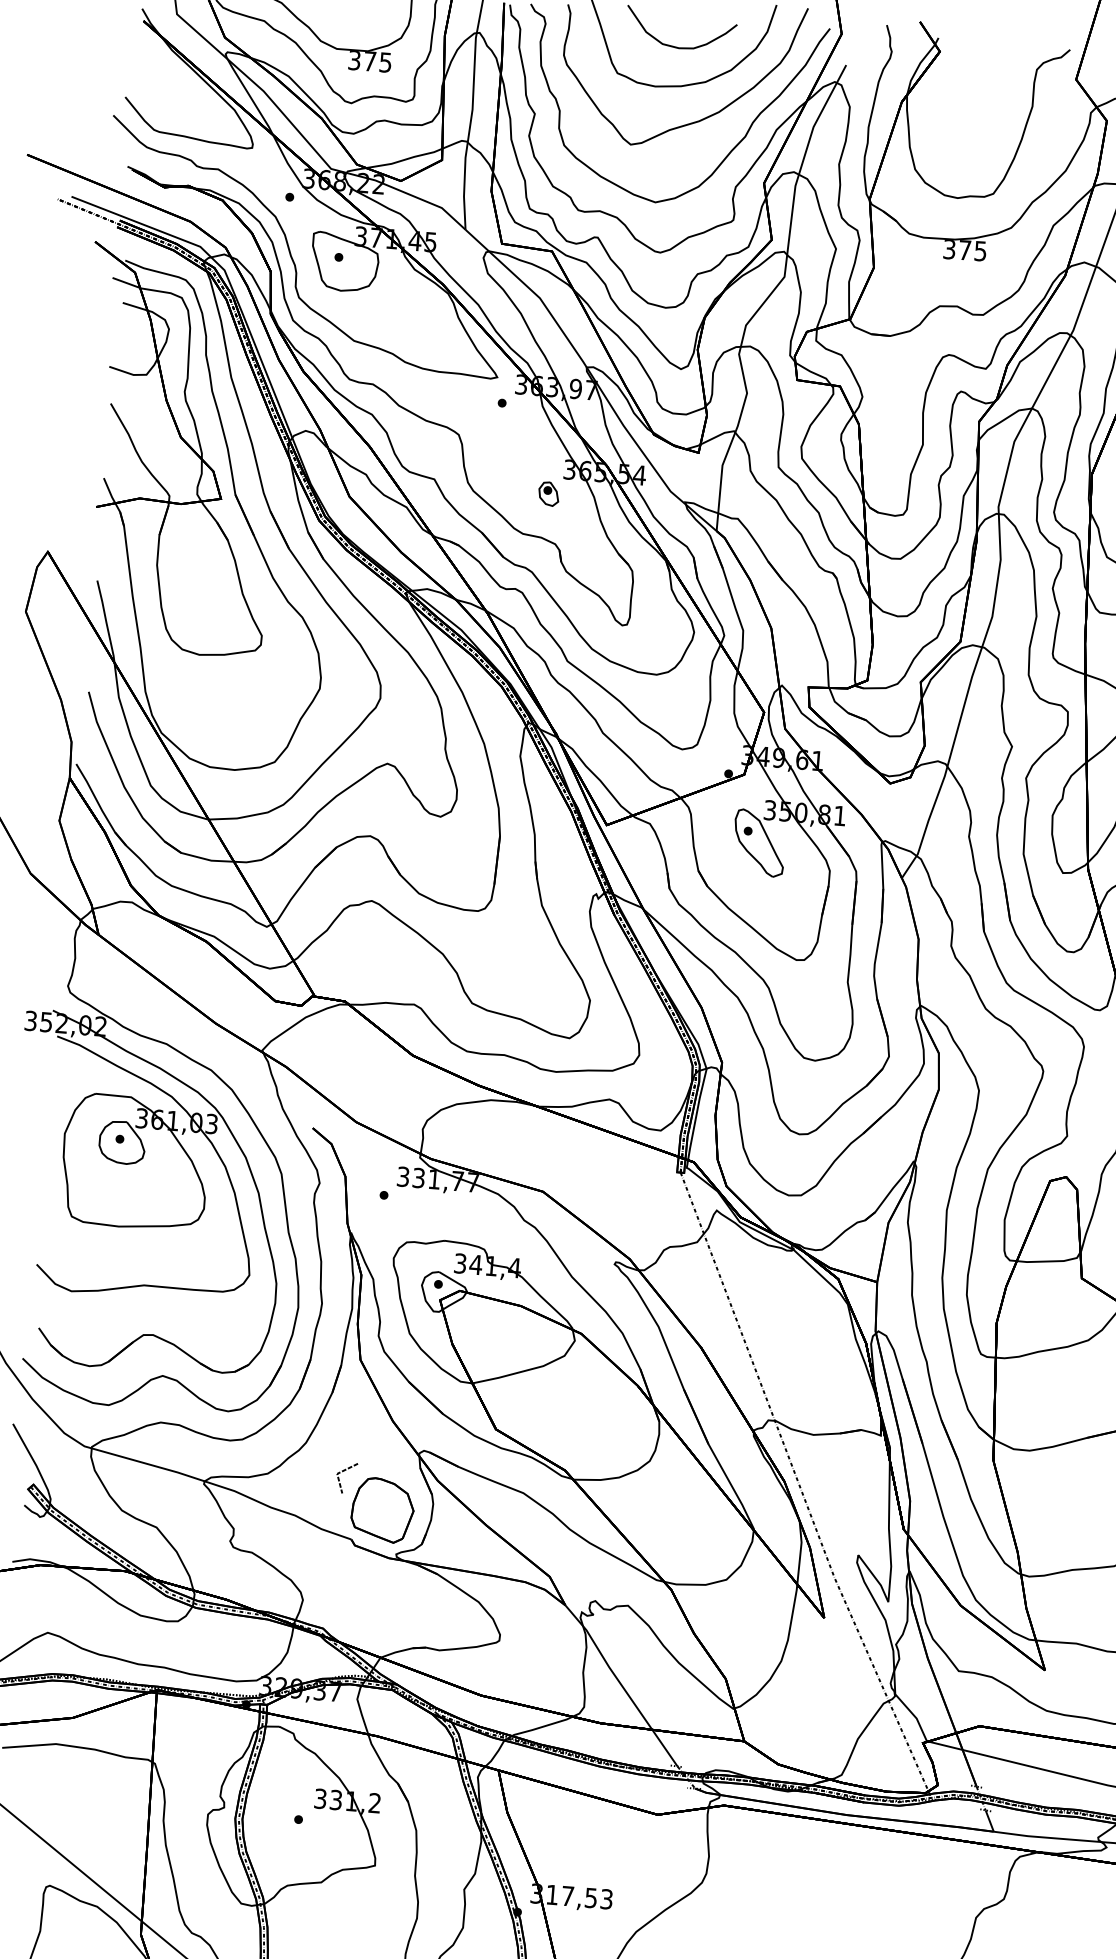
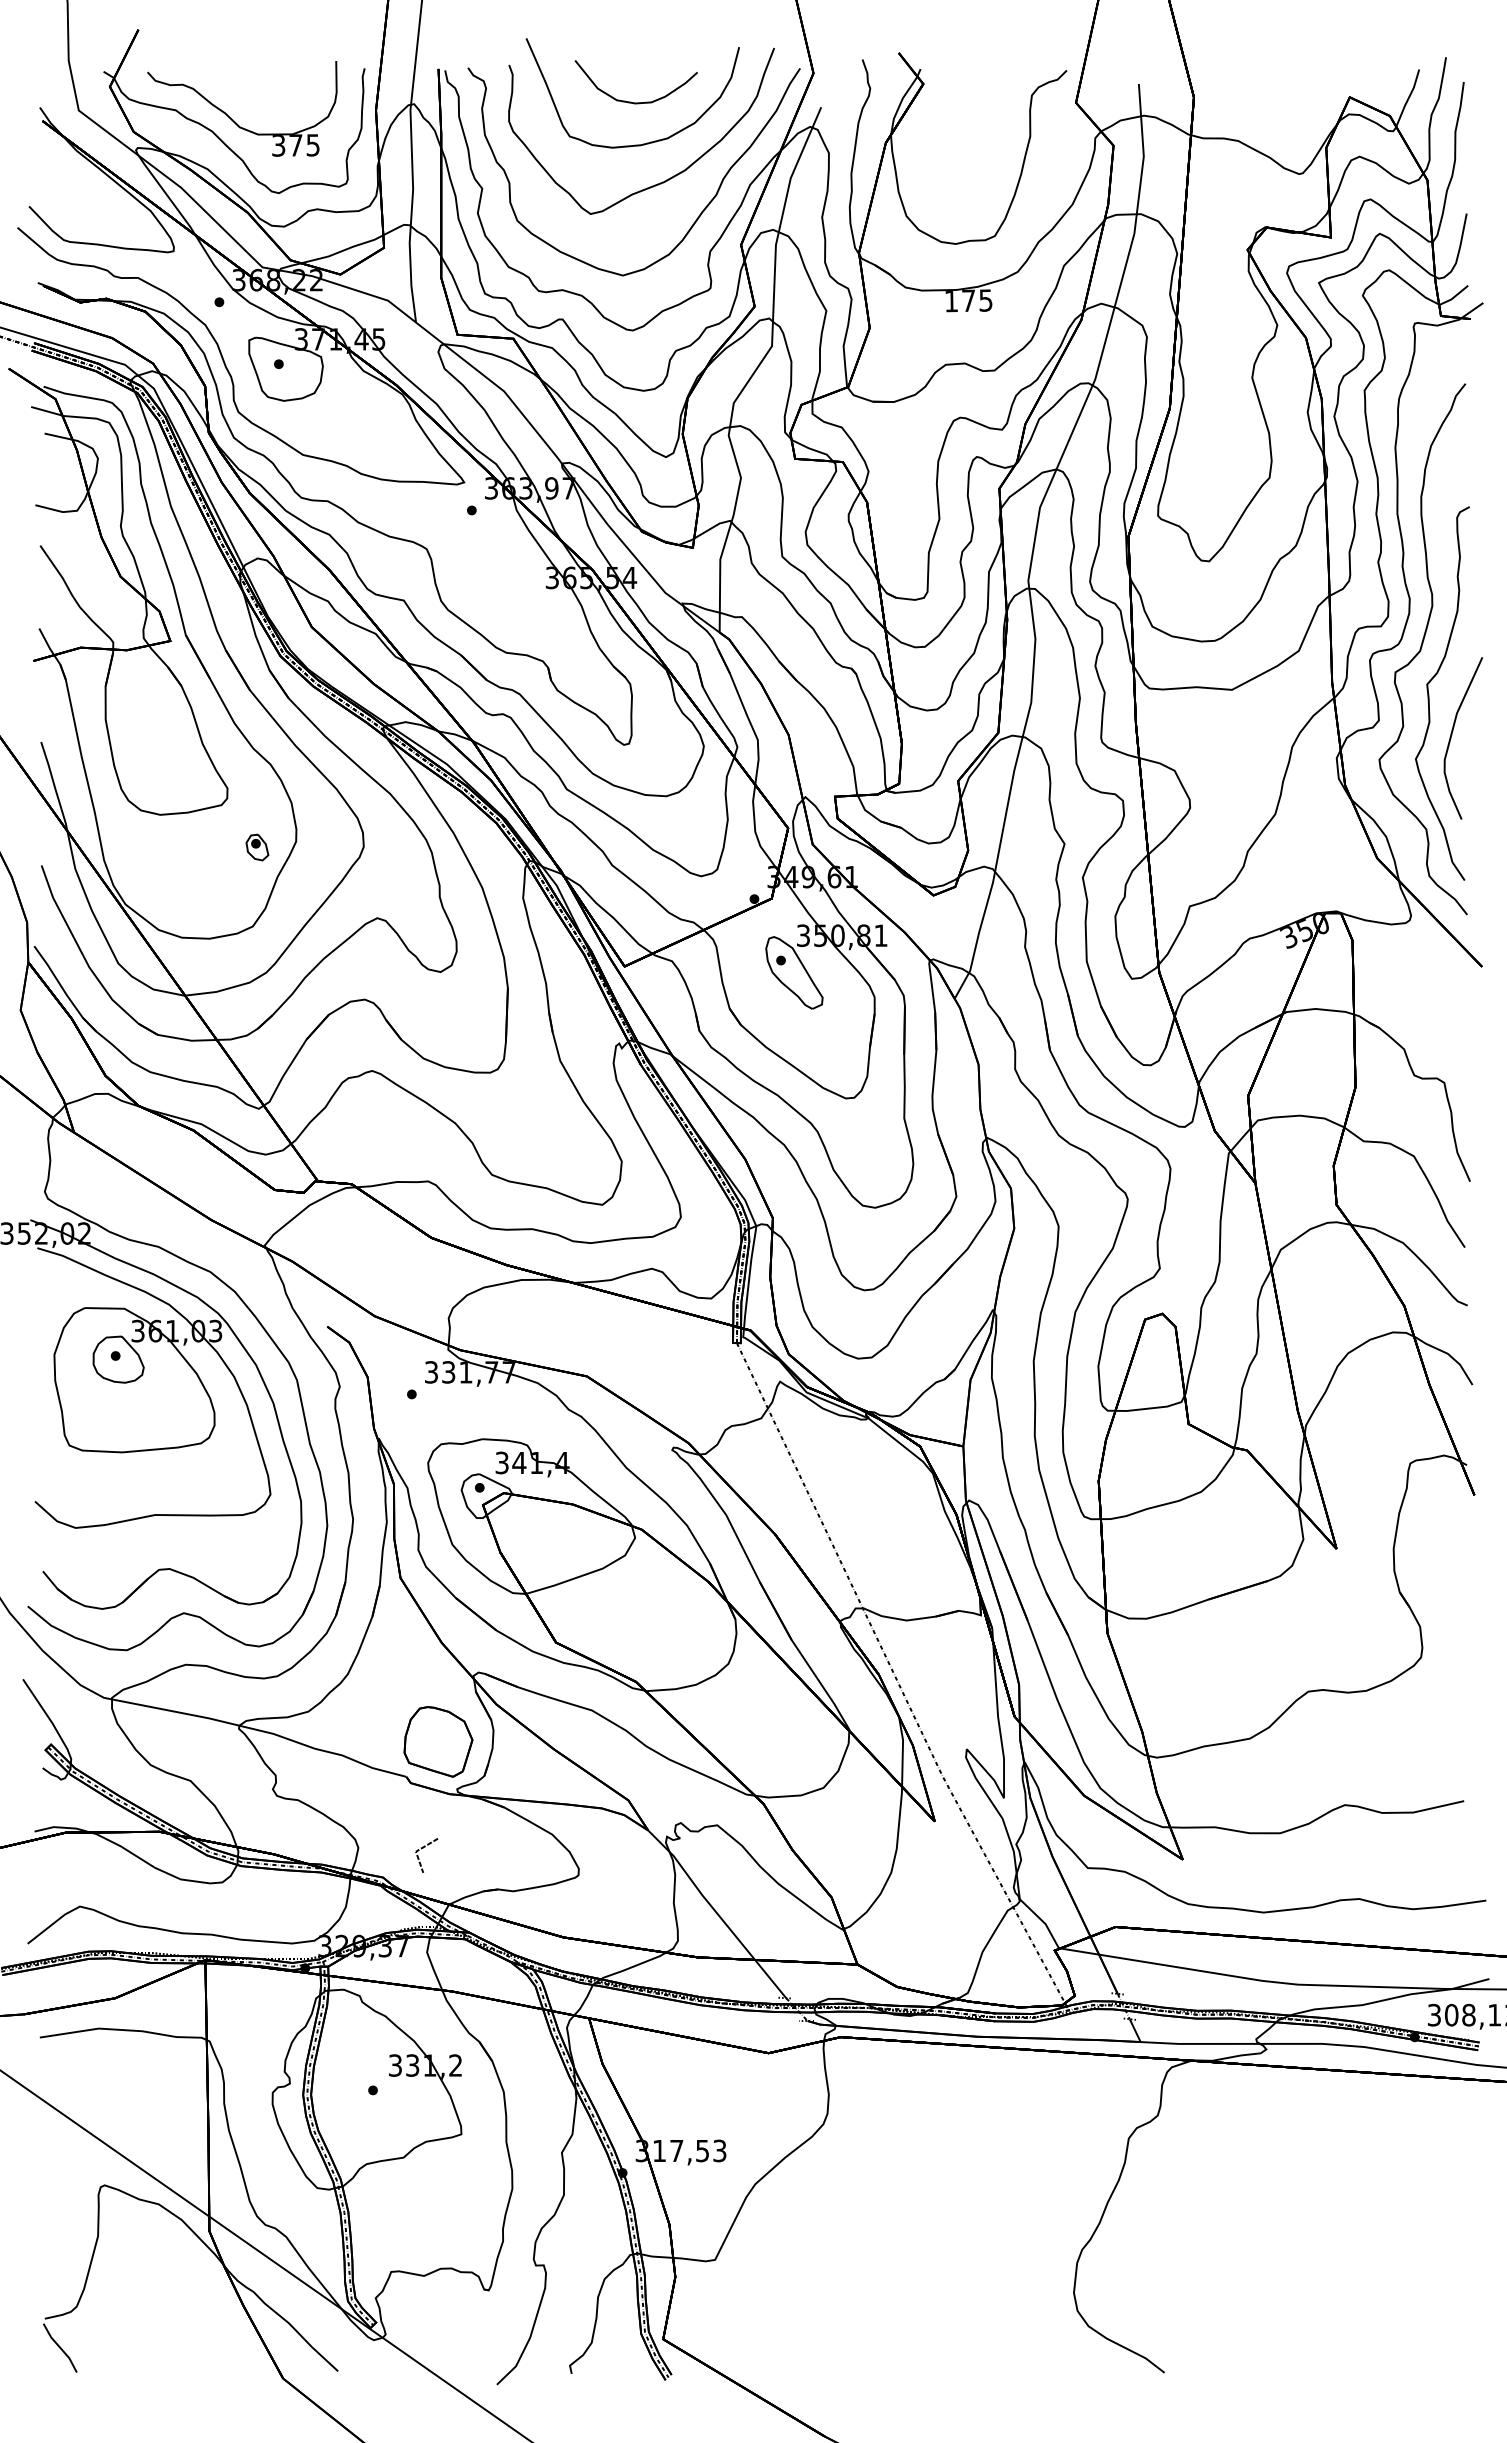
text: (949, 249) -> (951, 301), 375 -> 175
part: (548, 493) -> (257, 847), moved
line: (344, 1471) -> (423, 1848), moved

